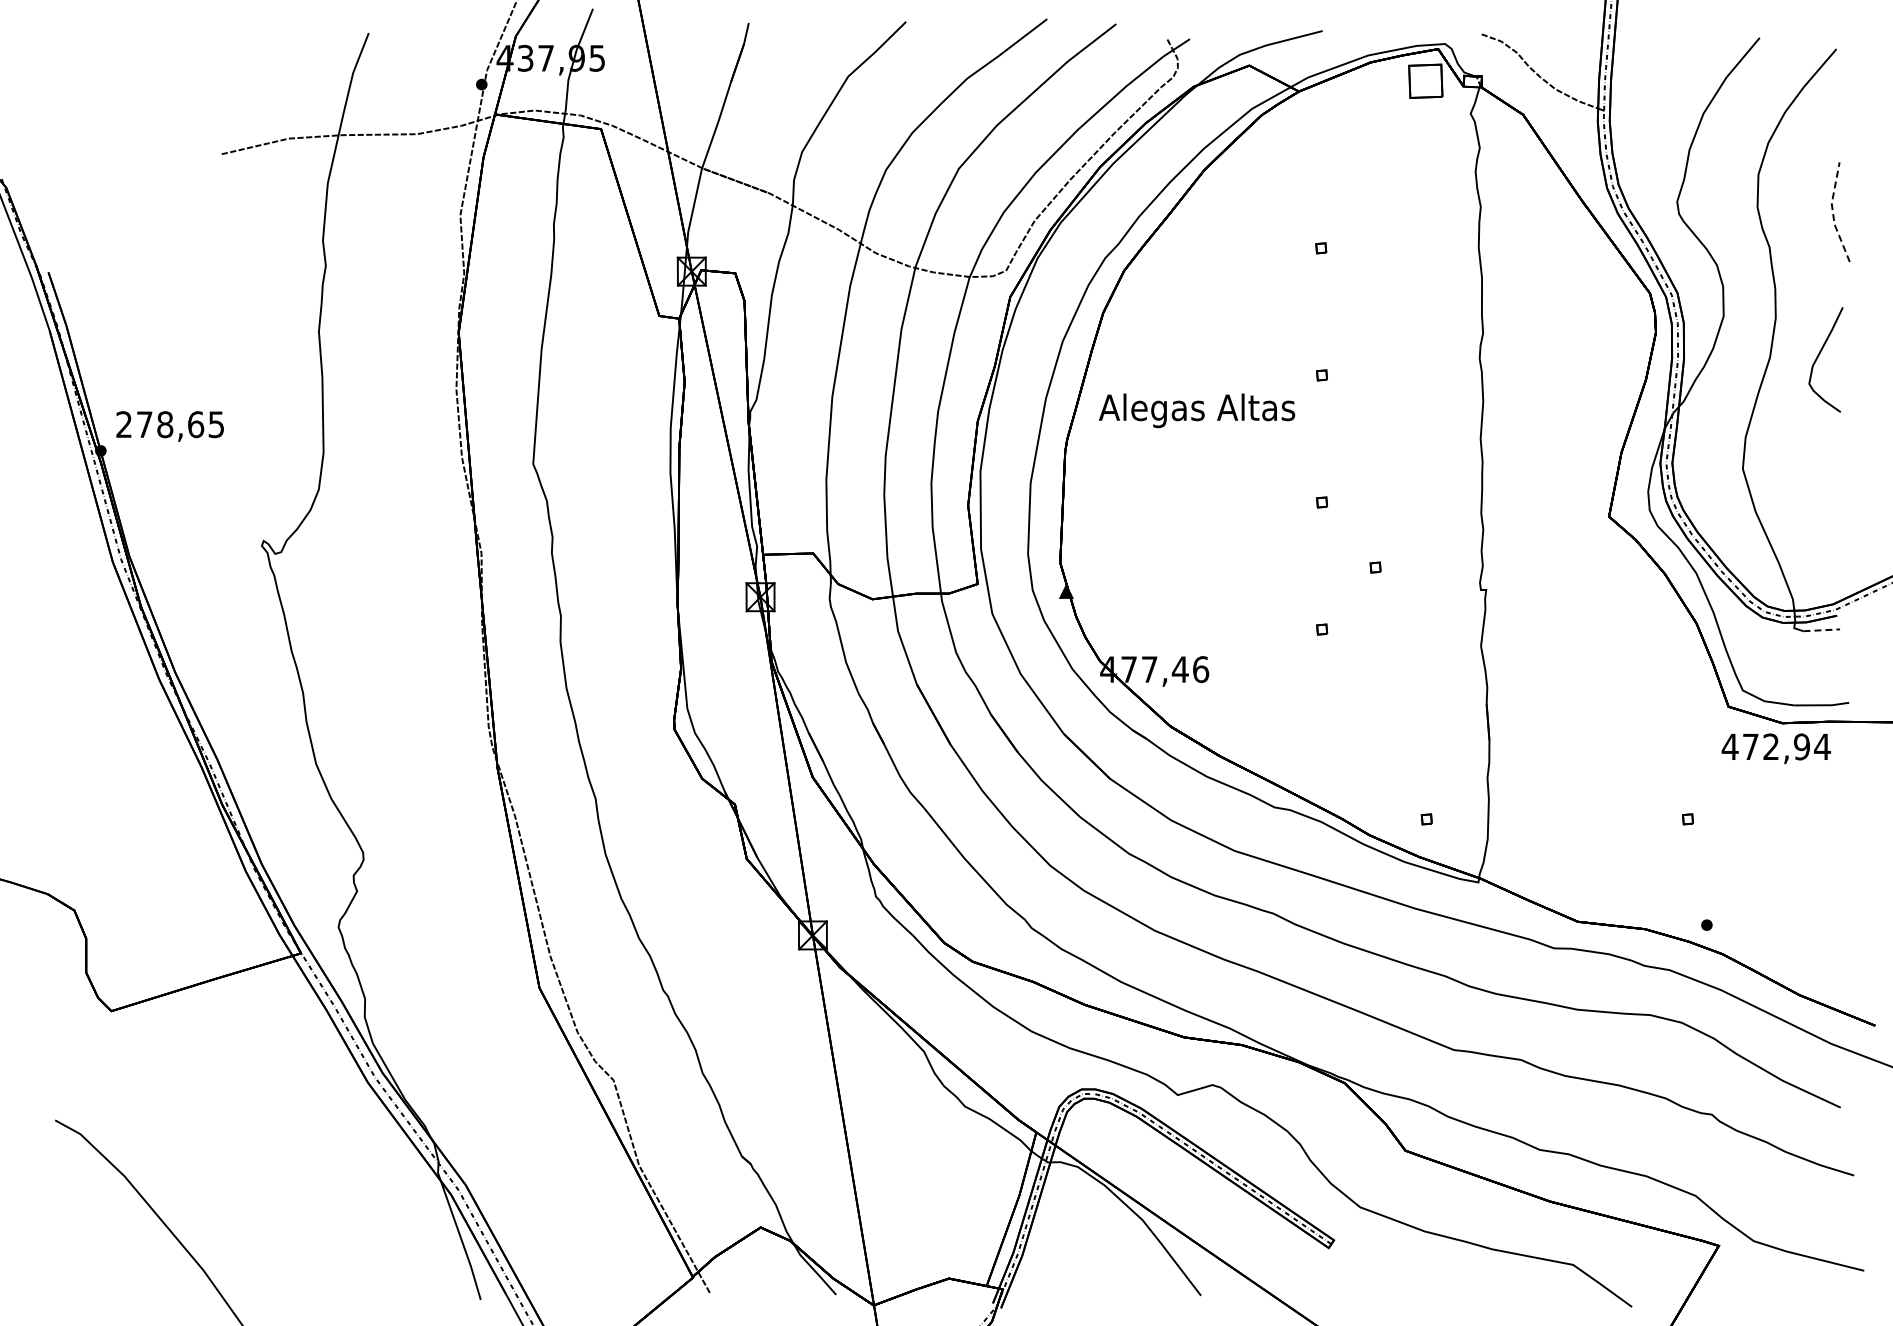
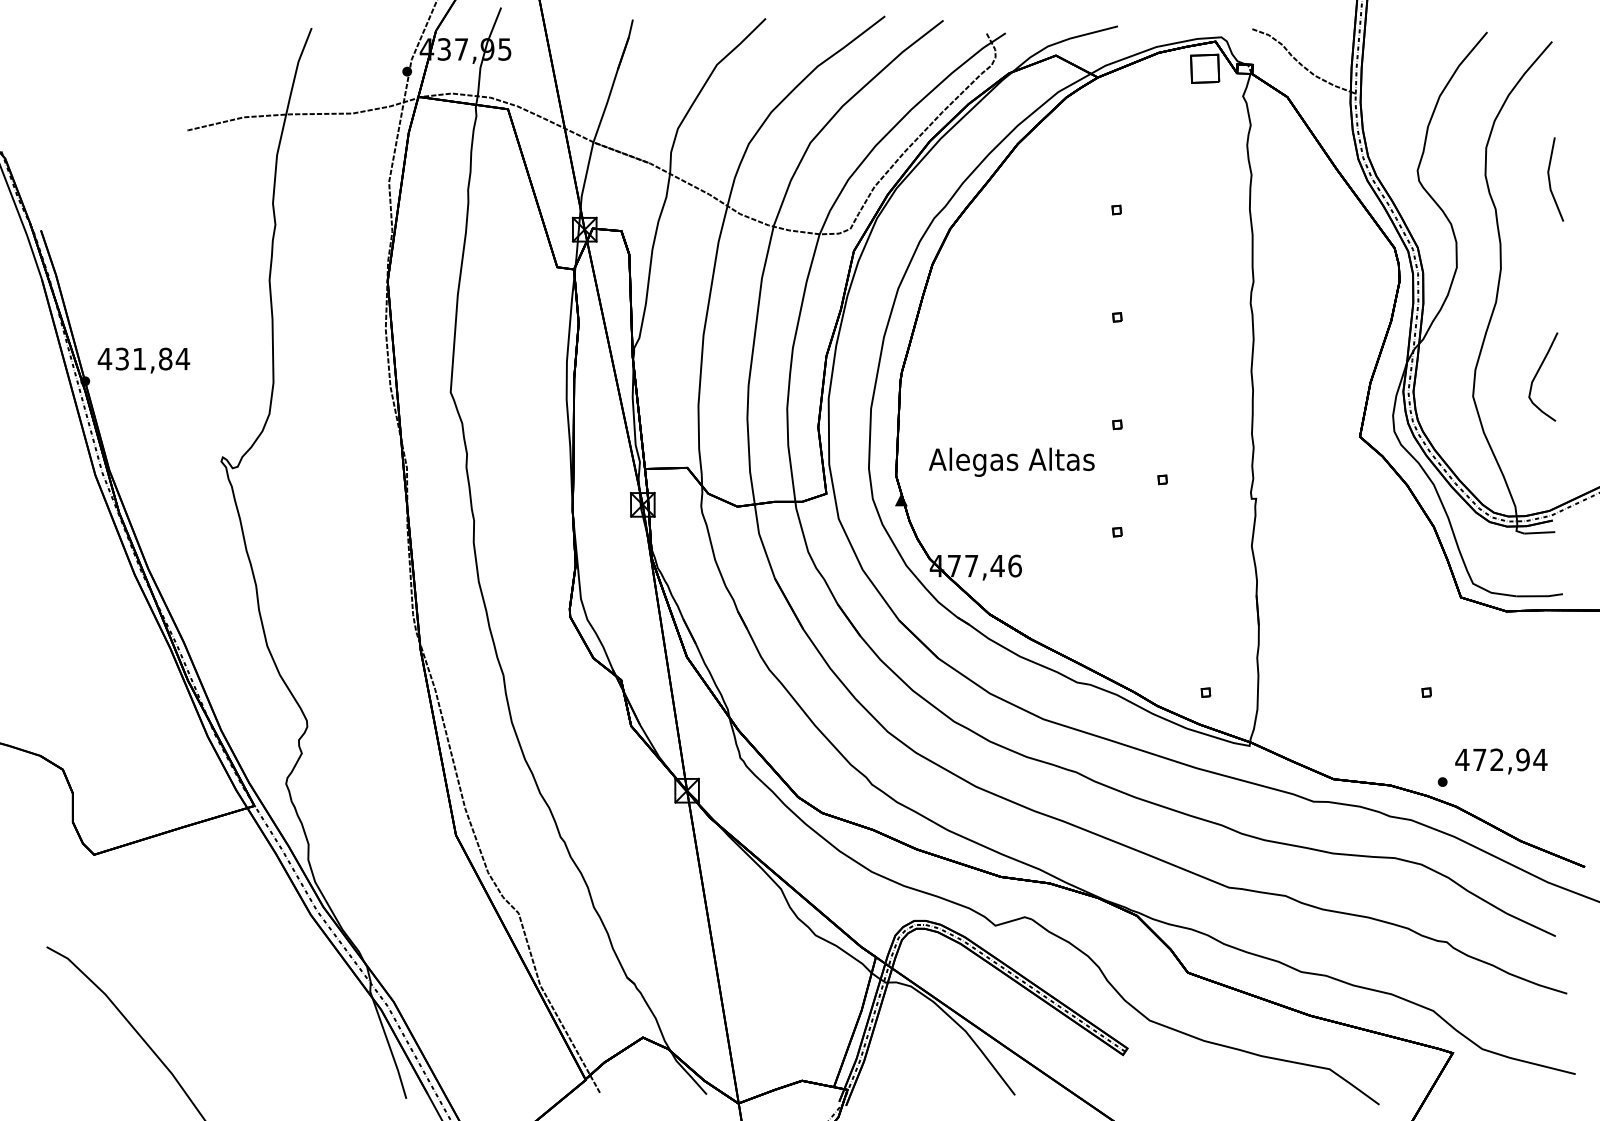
line: (1832, 212) -> (1548, 179), dashed -> solid
curve: (1819, 355) -> (1537, 373), moved
text: (1197, 410) -> (1012, 462), moved
text: (169, 424) -> (143, 358), 278,65 -> 431,84
line: (1822, 630) -> (1540, 533), dashed -> solid
text: (1775, 748) -> (1500, 761), moved

